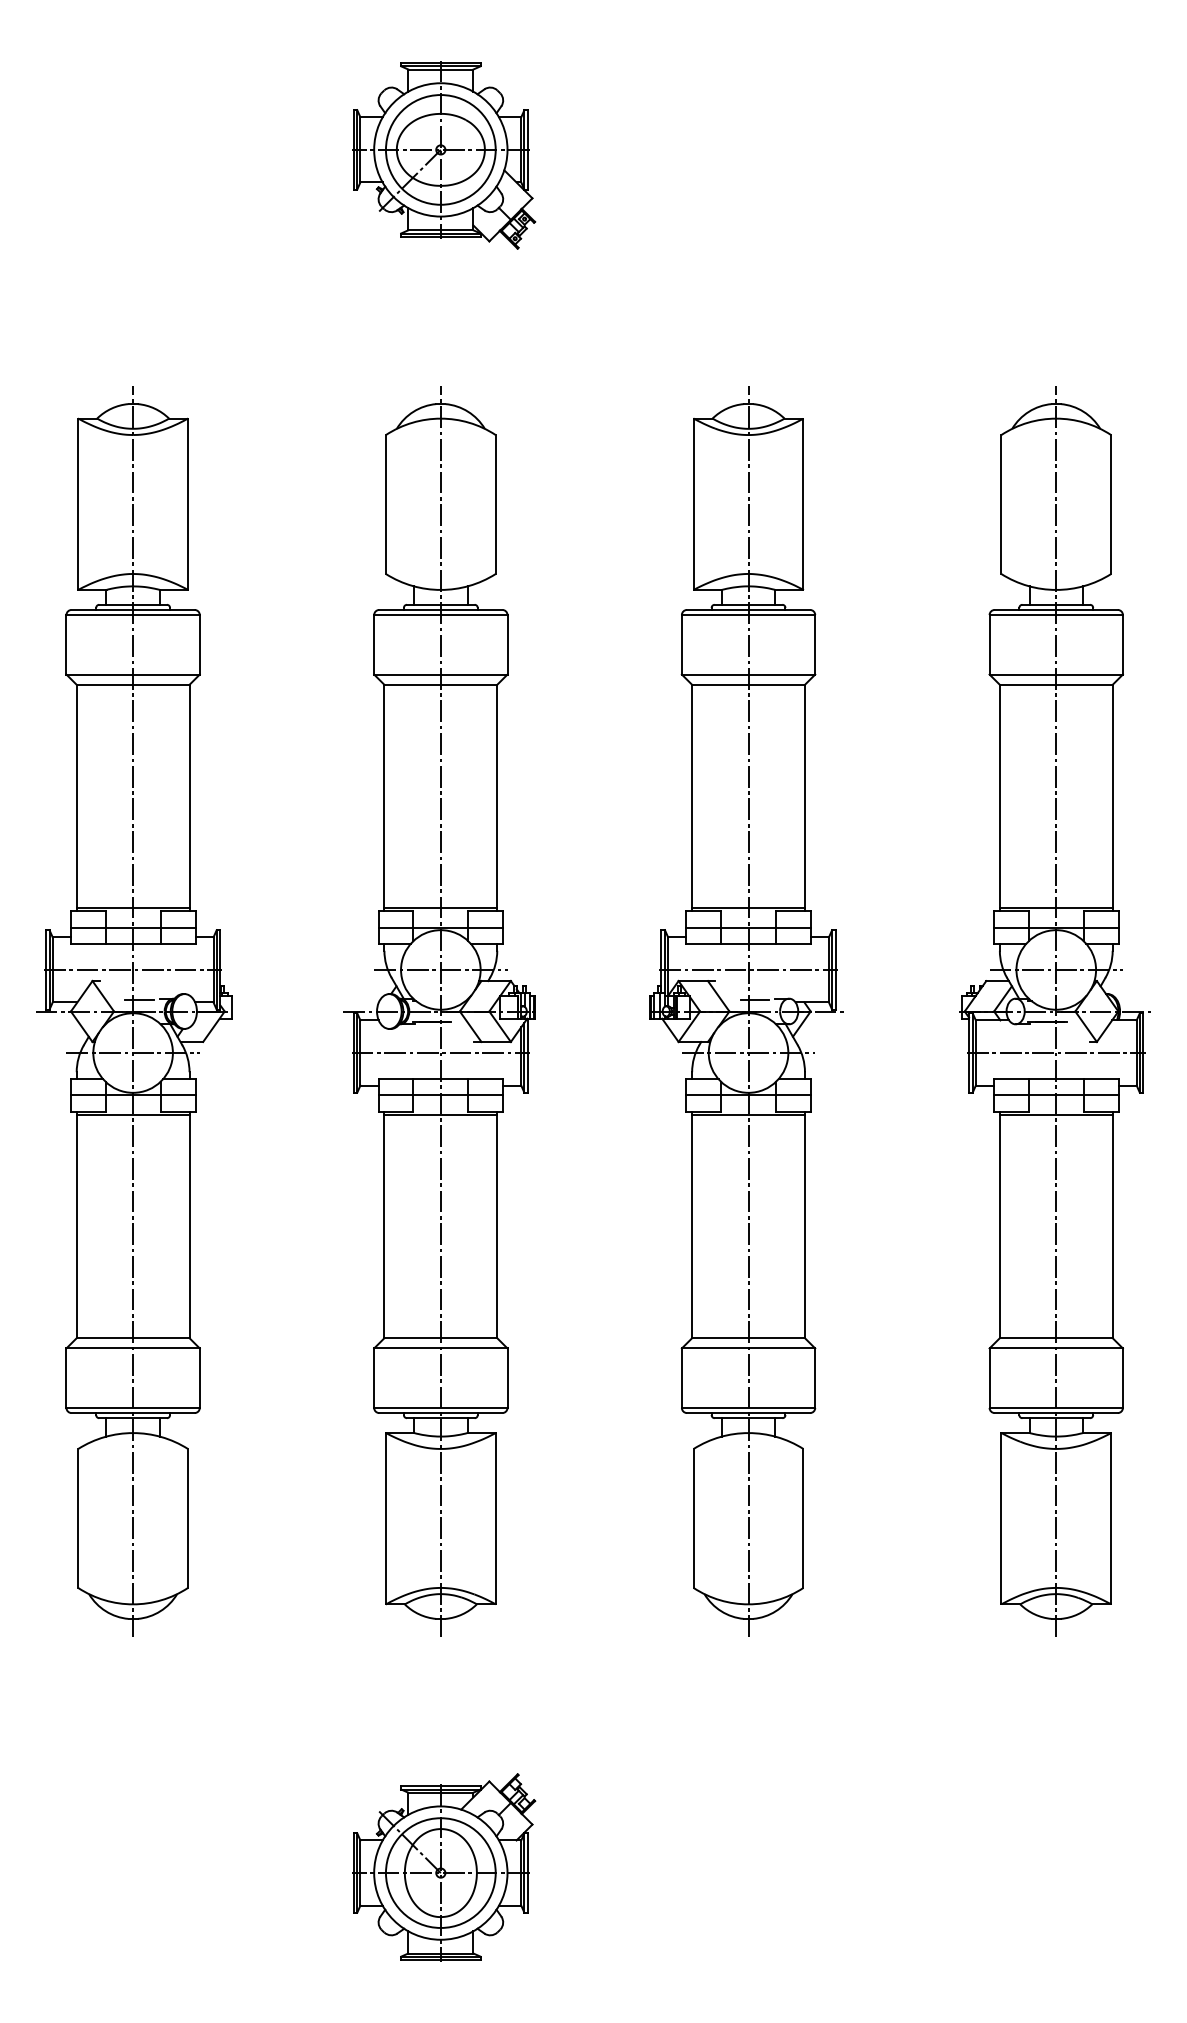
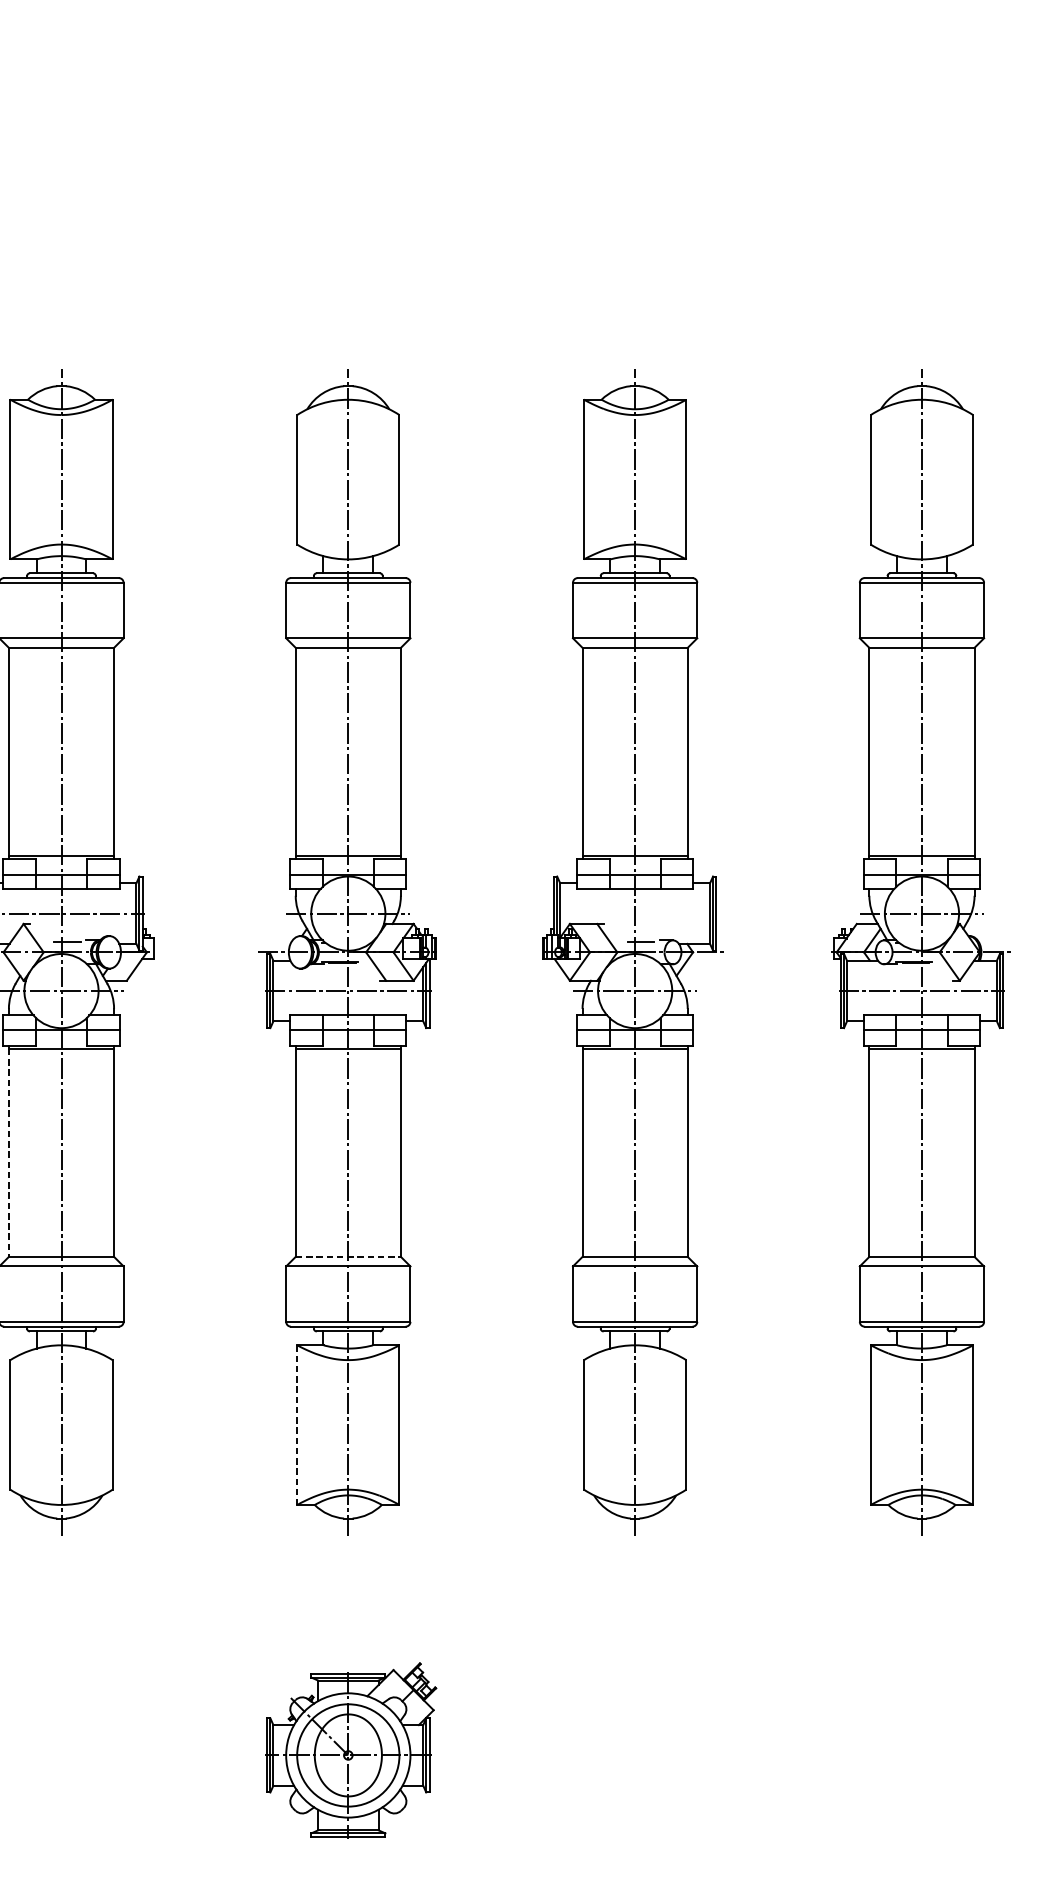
part: (444, 155) -> (351, 154), removed
line: (748, 969) -> (635, 913), removed
line: (76, 1226) -> (8, 1152), solid -> dashed
line: (441, 1338) -> (348, 1257), solid -> dashed
line: (385, 1518) -> (296, 1424), solid -> dashed

